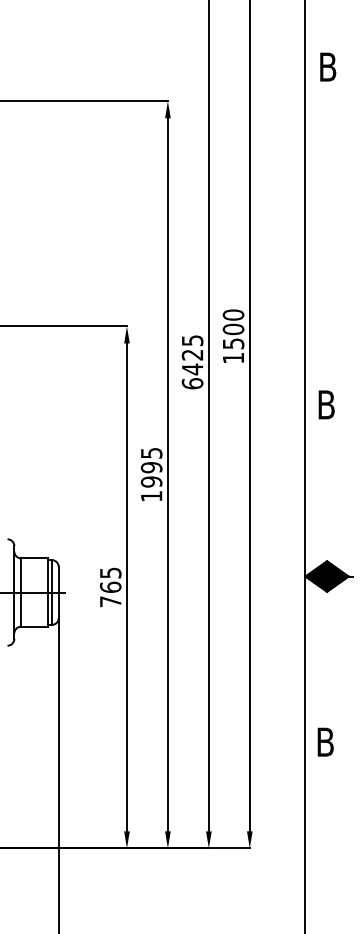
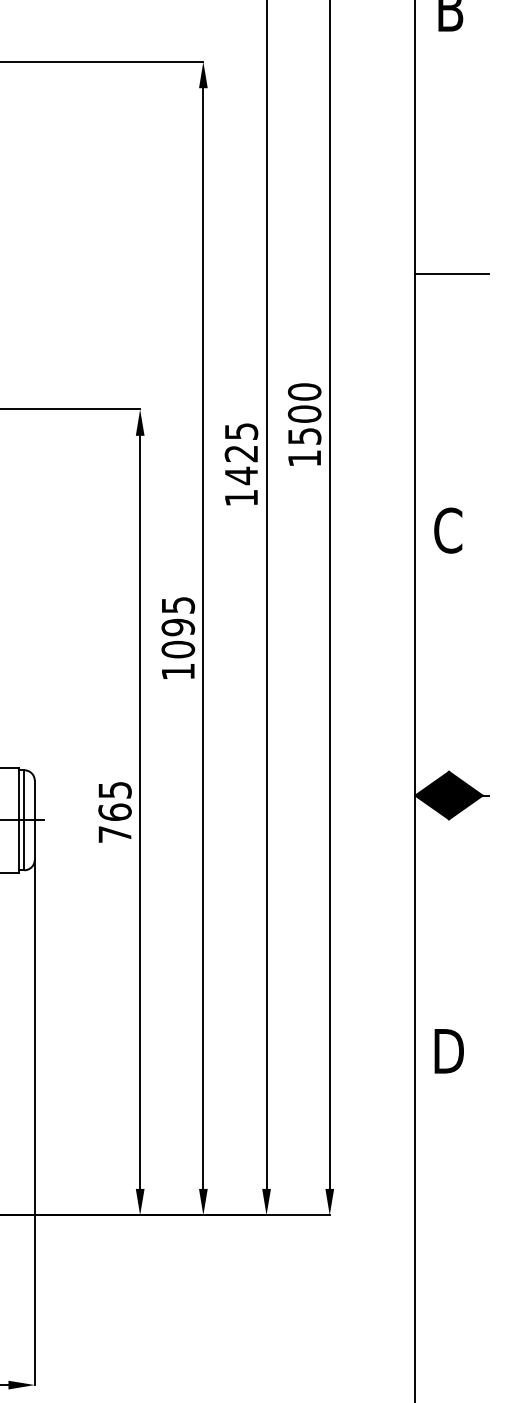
line: (329, 238) -> (452, 273), added
text: (192, 383) -> (241, 497), 6425 -> 1425
text: (326, 404) -> (448, 530), B -> C
text: (151, 481) -> (178, 648), 1995 -> 1095
text: (328, 741) -> (451, 1050), B -> D

